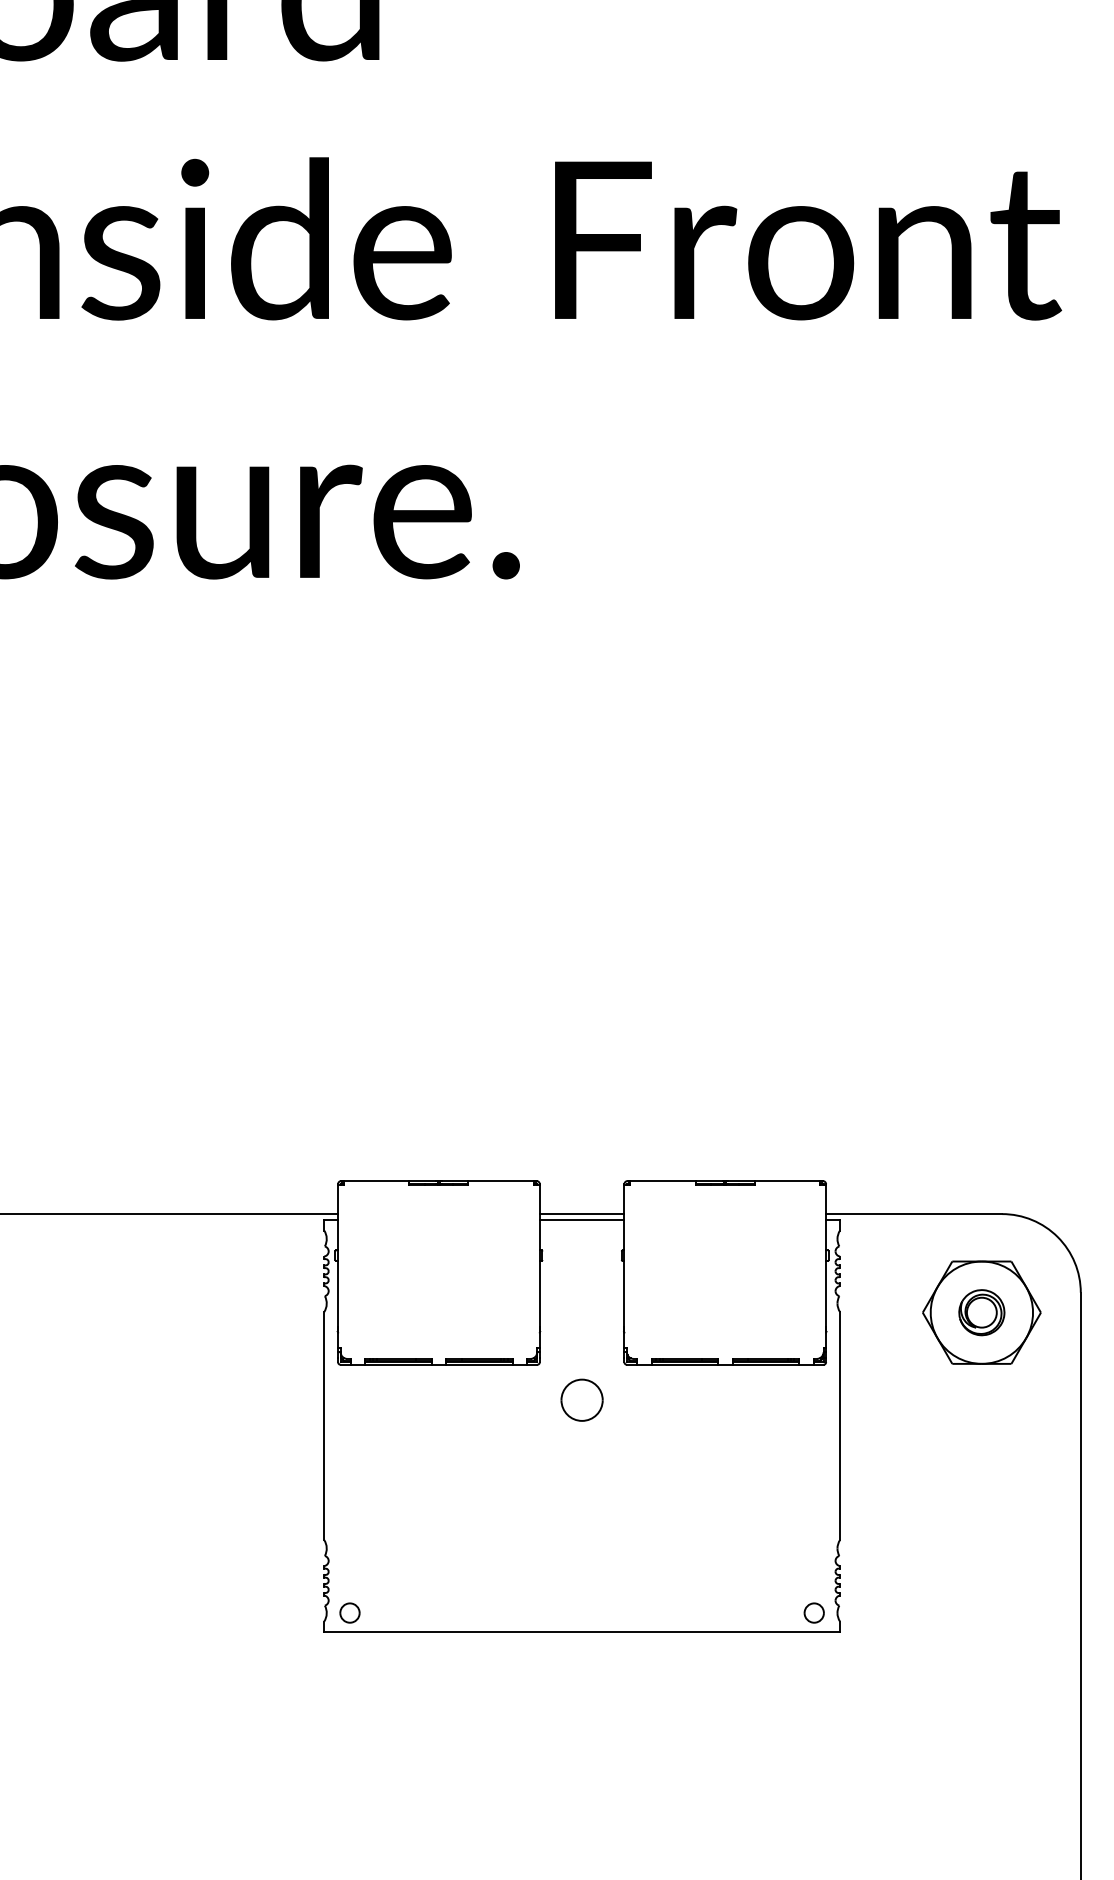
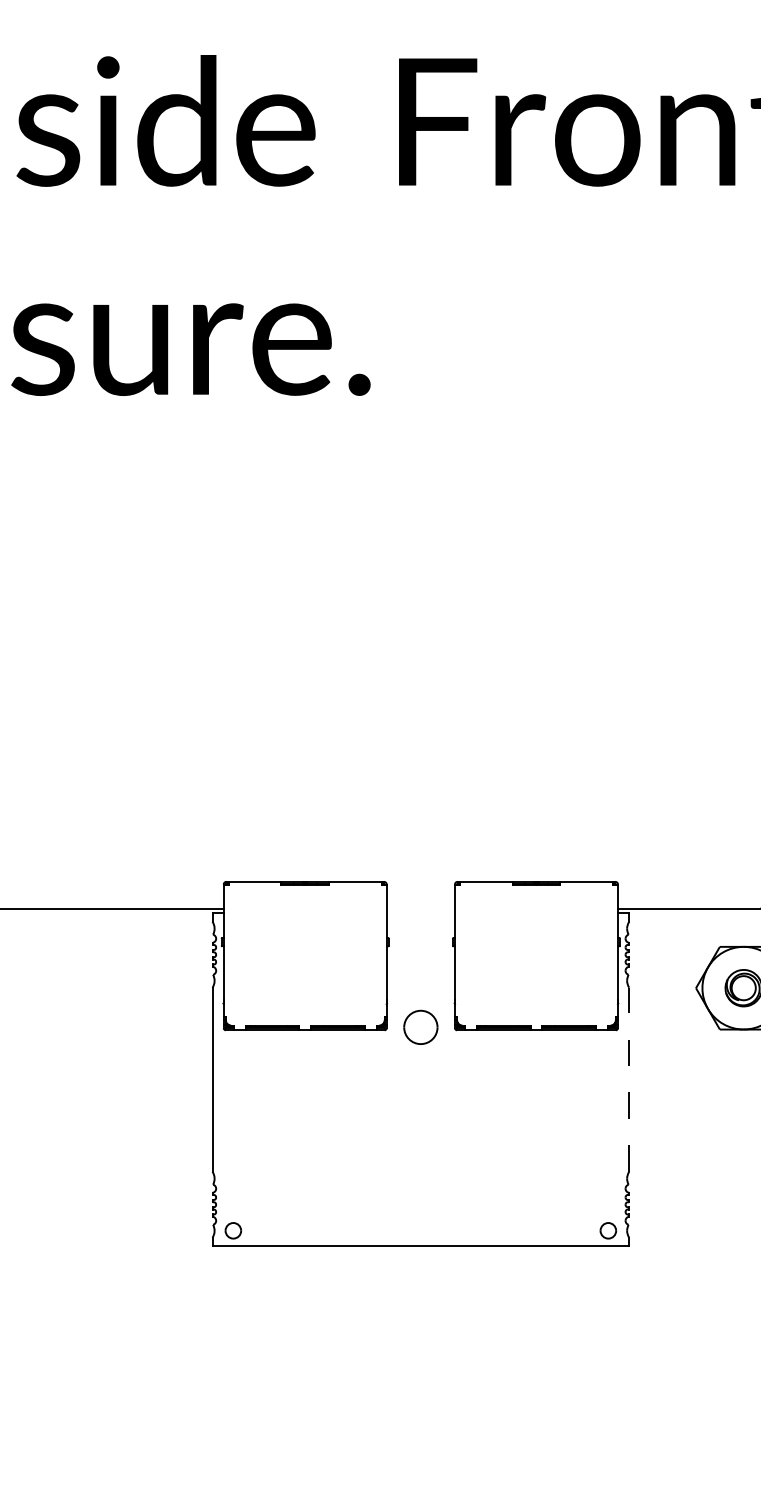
line: (581, 1214) -> (420, 908), removed
line: (581, 1219) -> (420, 912), removed
part: (581, 1399) -> (420, 1026), moved
line: (840, 1426) -> (629, 1080), solid -> dashed

